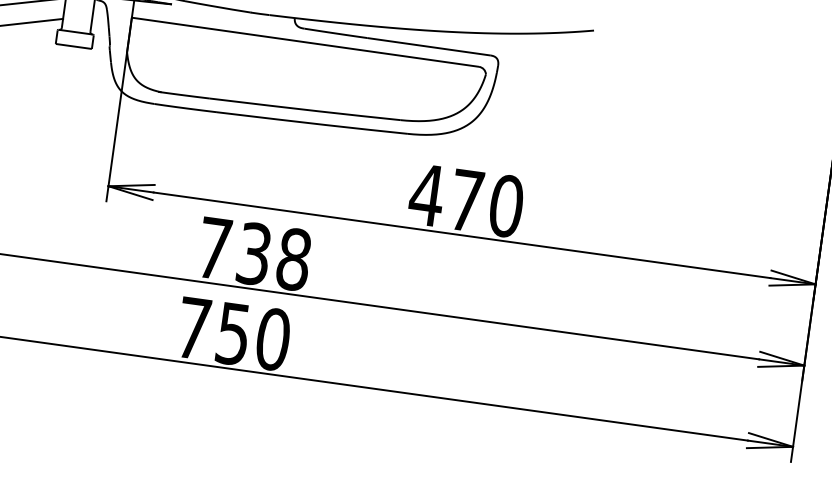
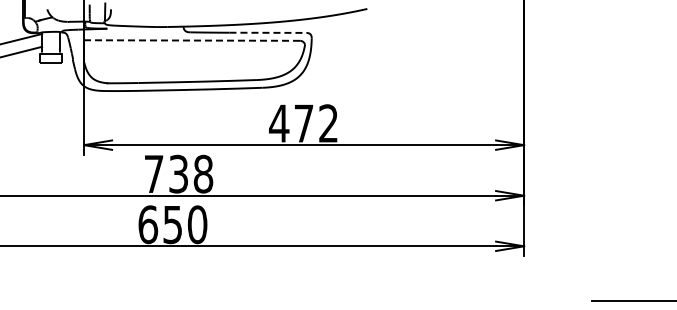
line: (306, 42) -> (192, 40), solid -> dashed
line: (430, 46) -> (268, 32), solid -> dashed
text: (506, 205) -> (328, 123), 470 -> 472
text: (194, 328) -> (148, 224), 750 -> 650

